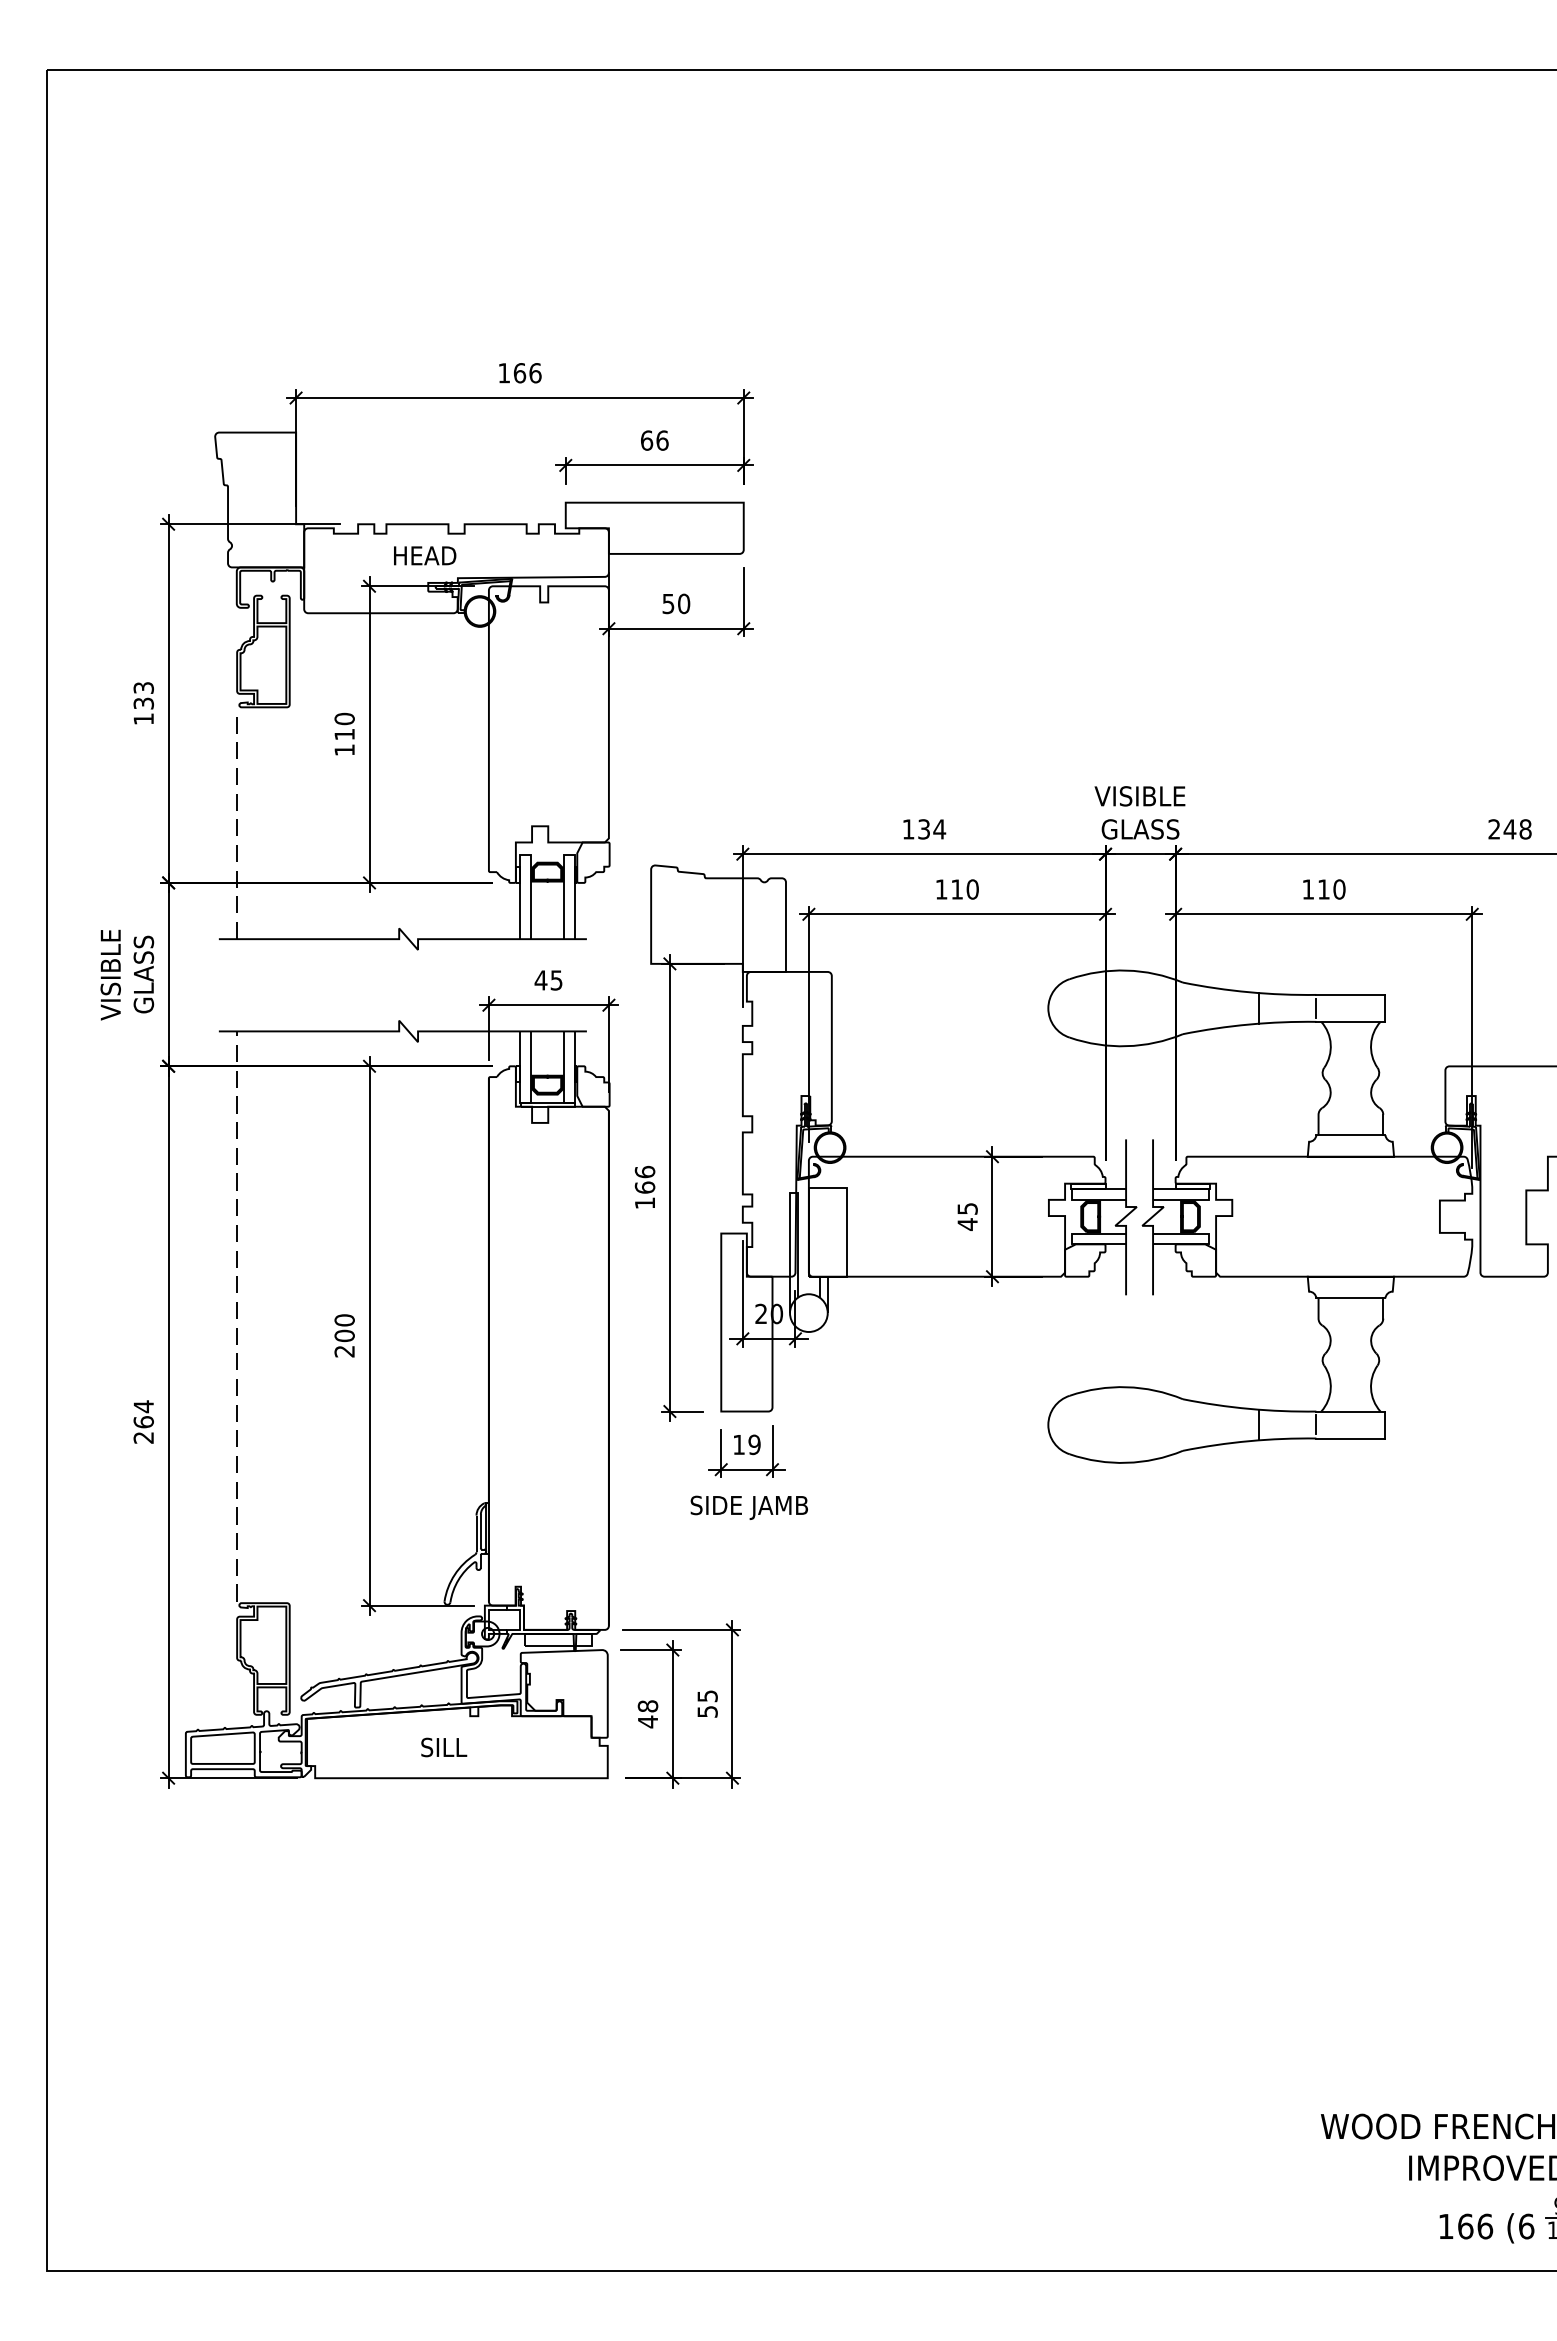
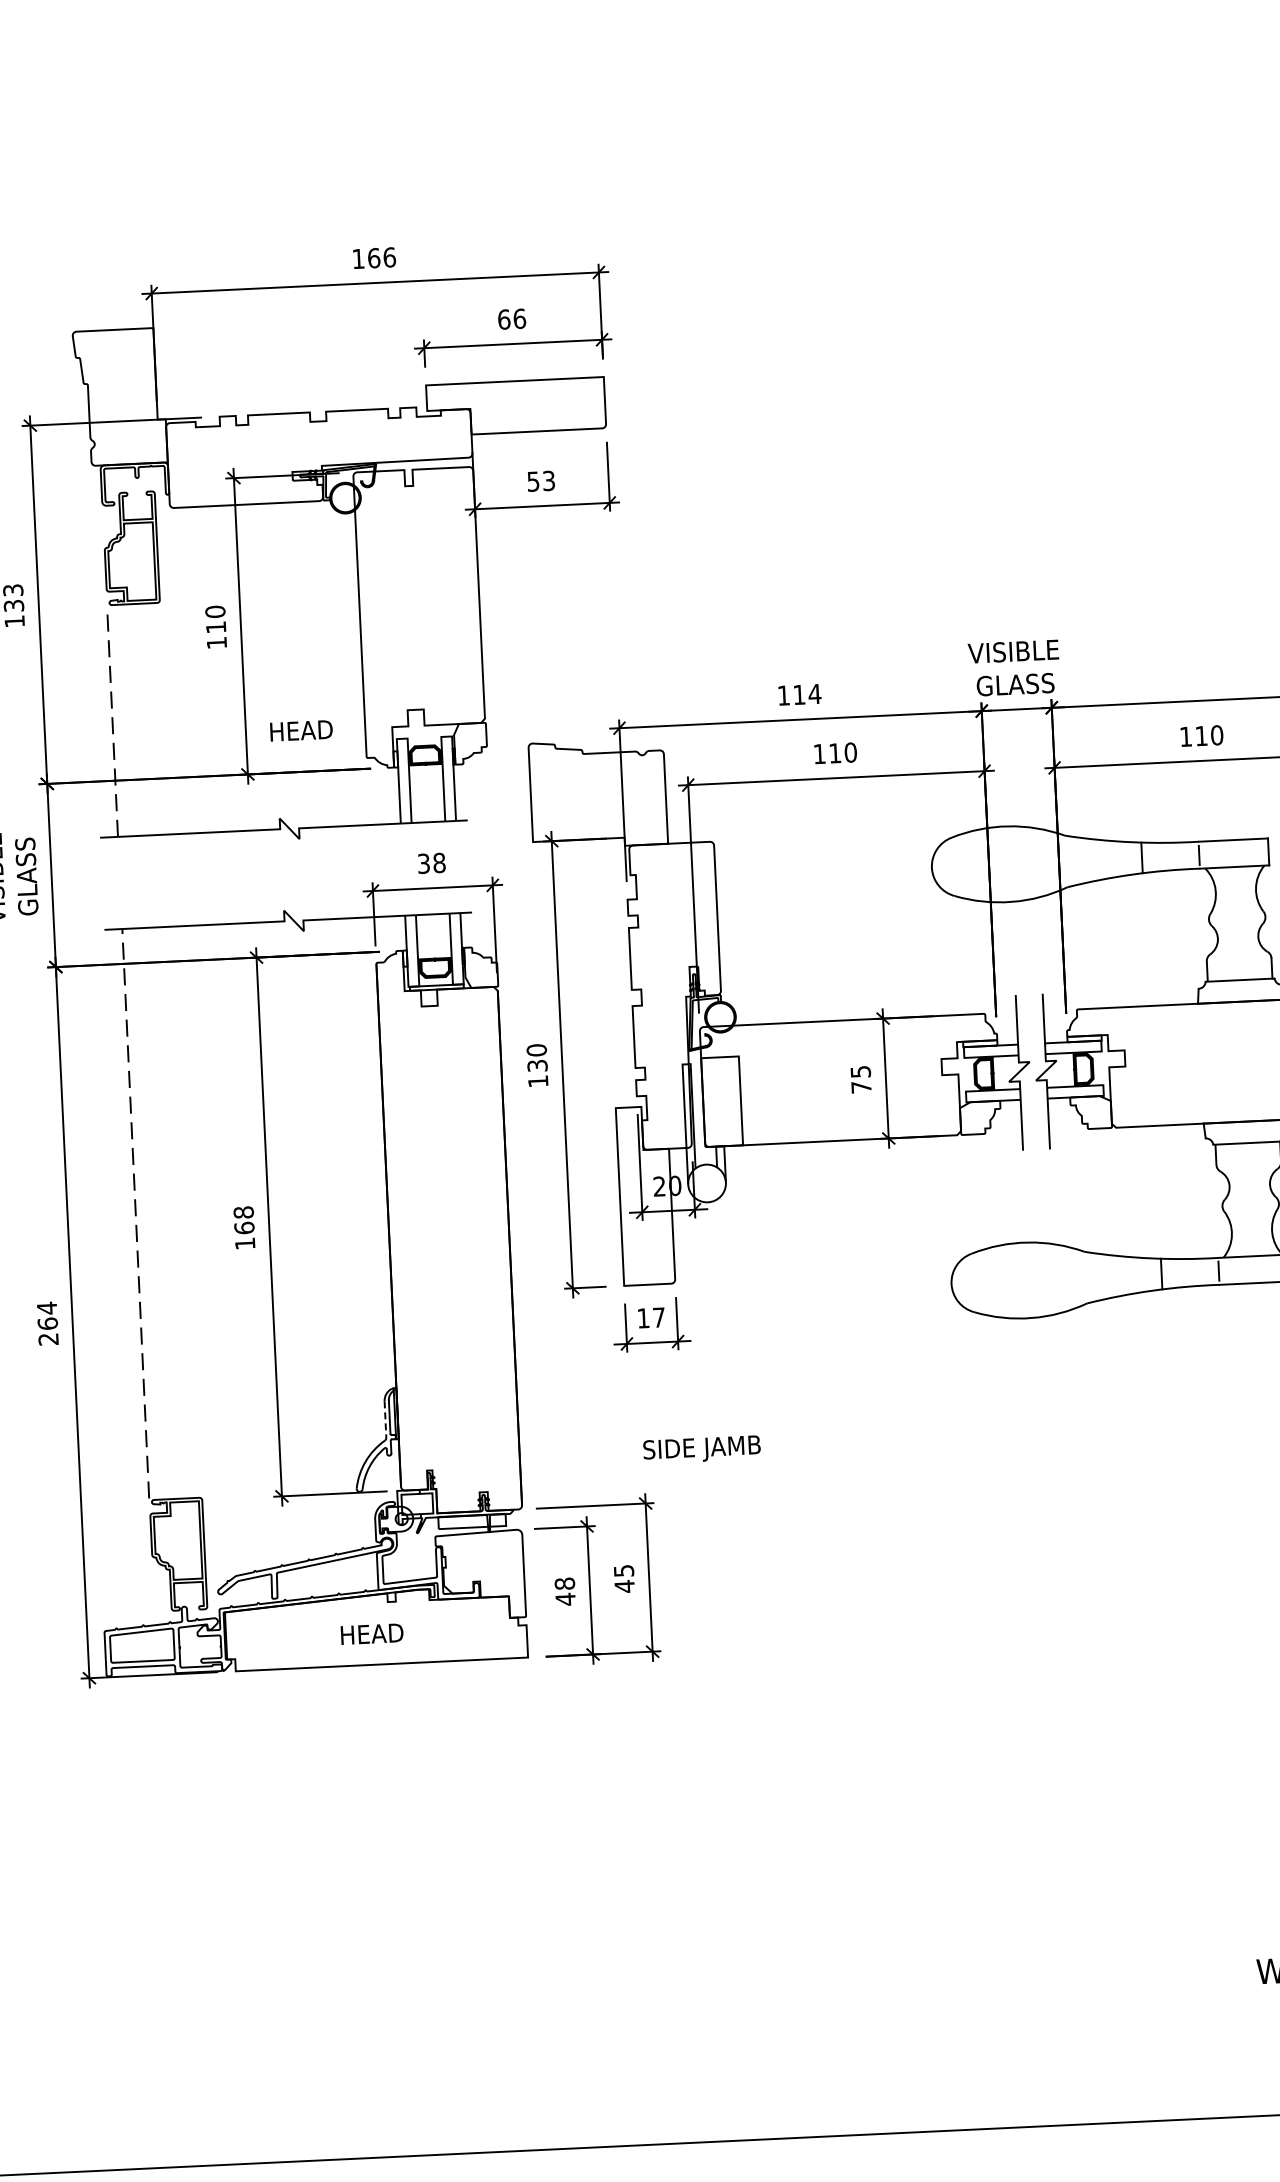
text: (425, 555) -> (301, 730), moved
text: (684, 603) -> (549, 480), 50 -> 53
text: (923, 829) -> (798, 695), 134 -> 114
text: (548, 980) -> (431, 863), 45 -> 38
text: (644, 1179) -> (536, 1057), 166 -> 130
text: (967, 1224) -> (861, 1087), 45 -> 75
text: (344, 1335) -> (244, 1227), 200 -> 168
text: (754, 1444) -> (658, 1317), 19 -> 17
text: (748, 1507) -> (701, 1449), moved
line: (476, 1534) -> (385, 1420), solid -> dashed
text: (707, 1711) -> (624, 1586), 55 -> 45
text: (452, 1747) -> (371, 1634), SILL -> HEAD

